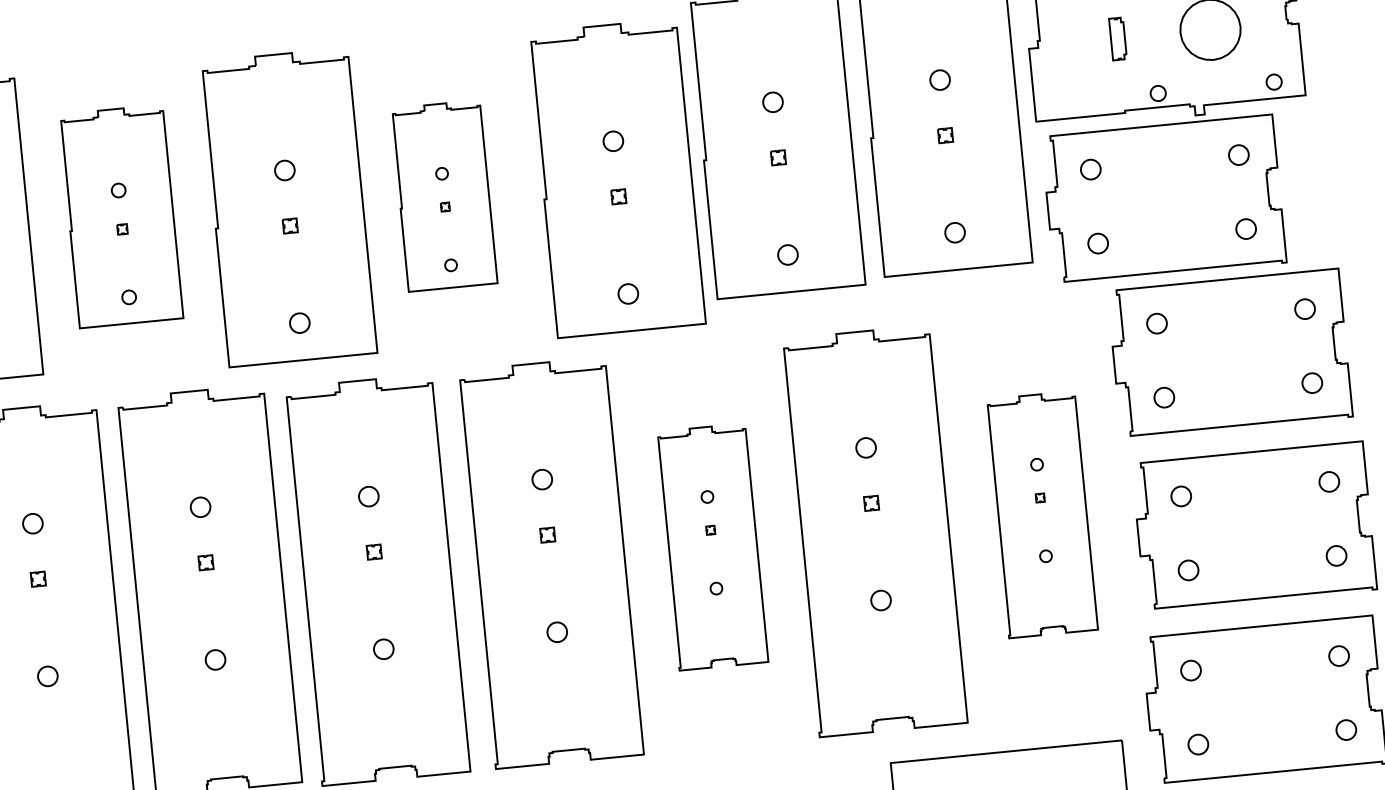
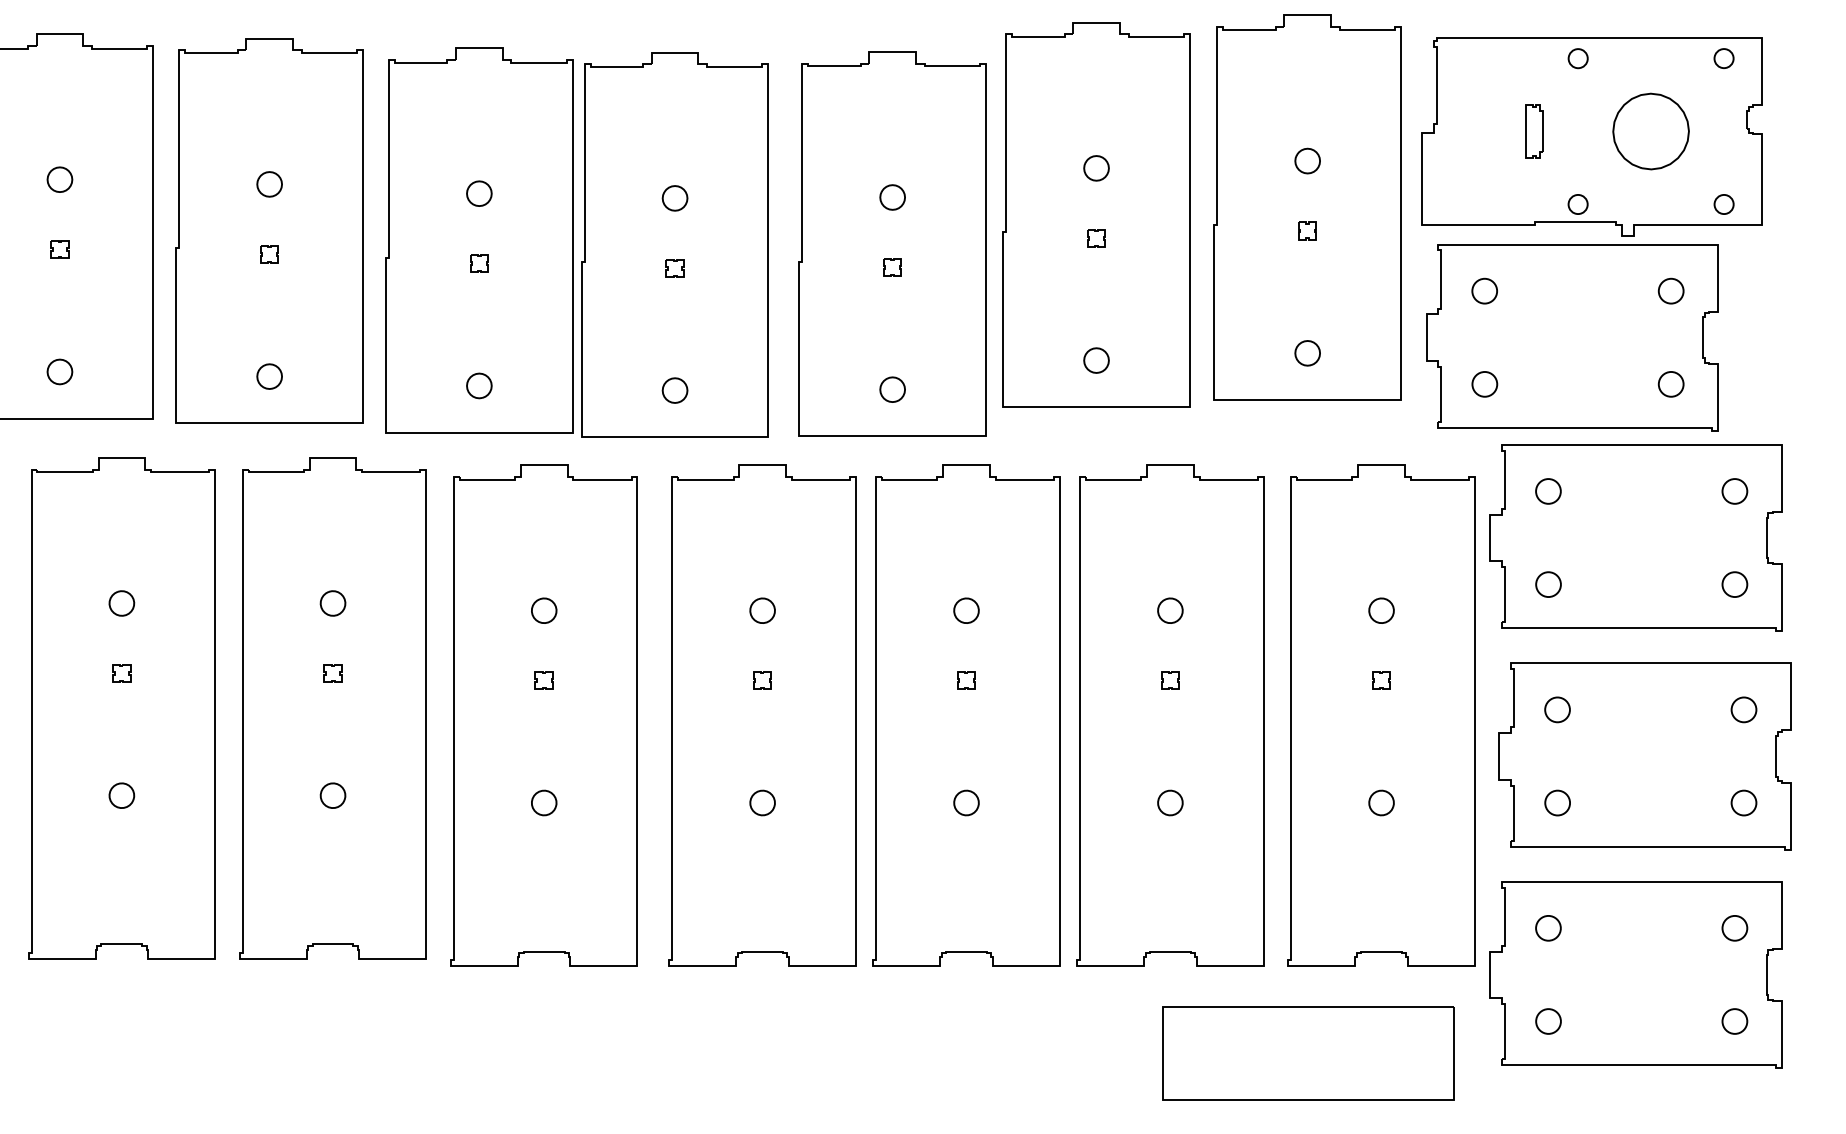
part: (443, 195) -> (674, 244), size x1.67
part: (121, 216) -> (269, 230), size x1.43
part: (1041, 514) -> (1381, 715), size x1.67
part: (712, 546) -> (966, 715), size x1.67

